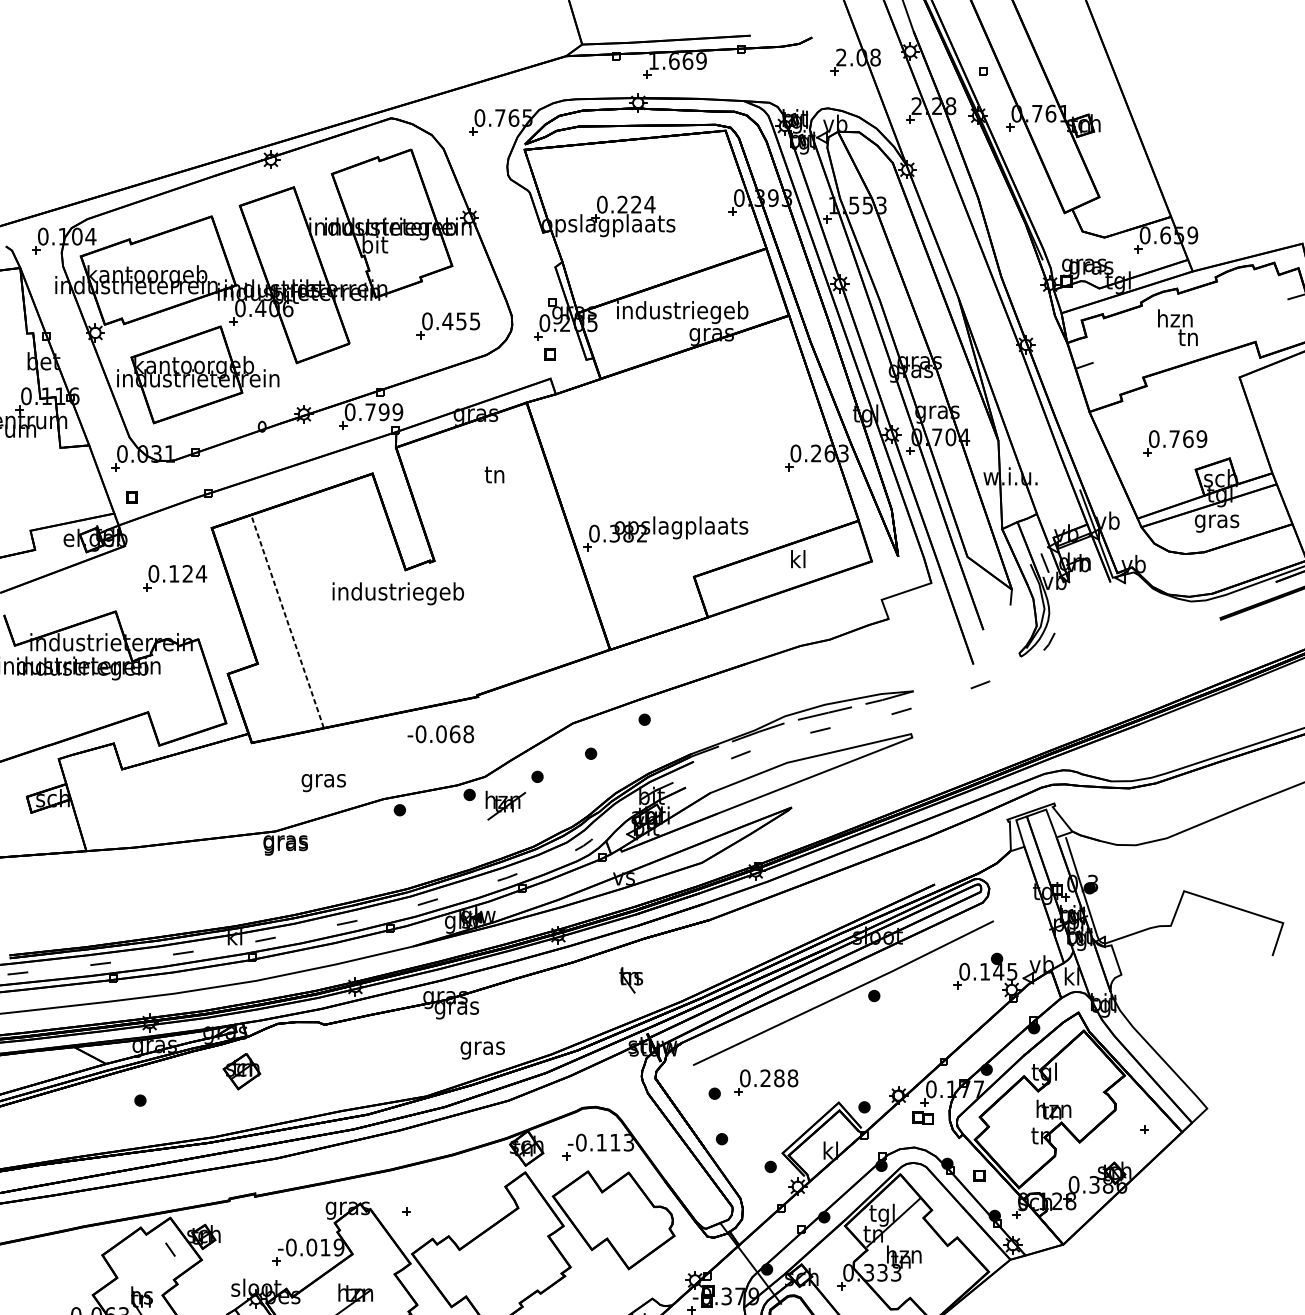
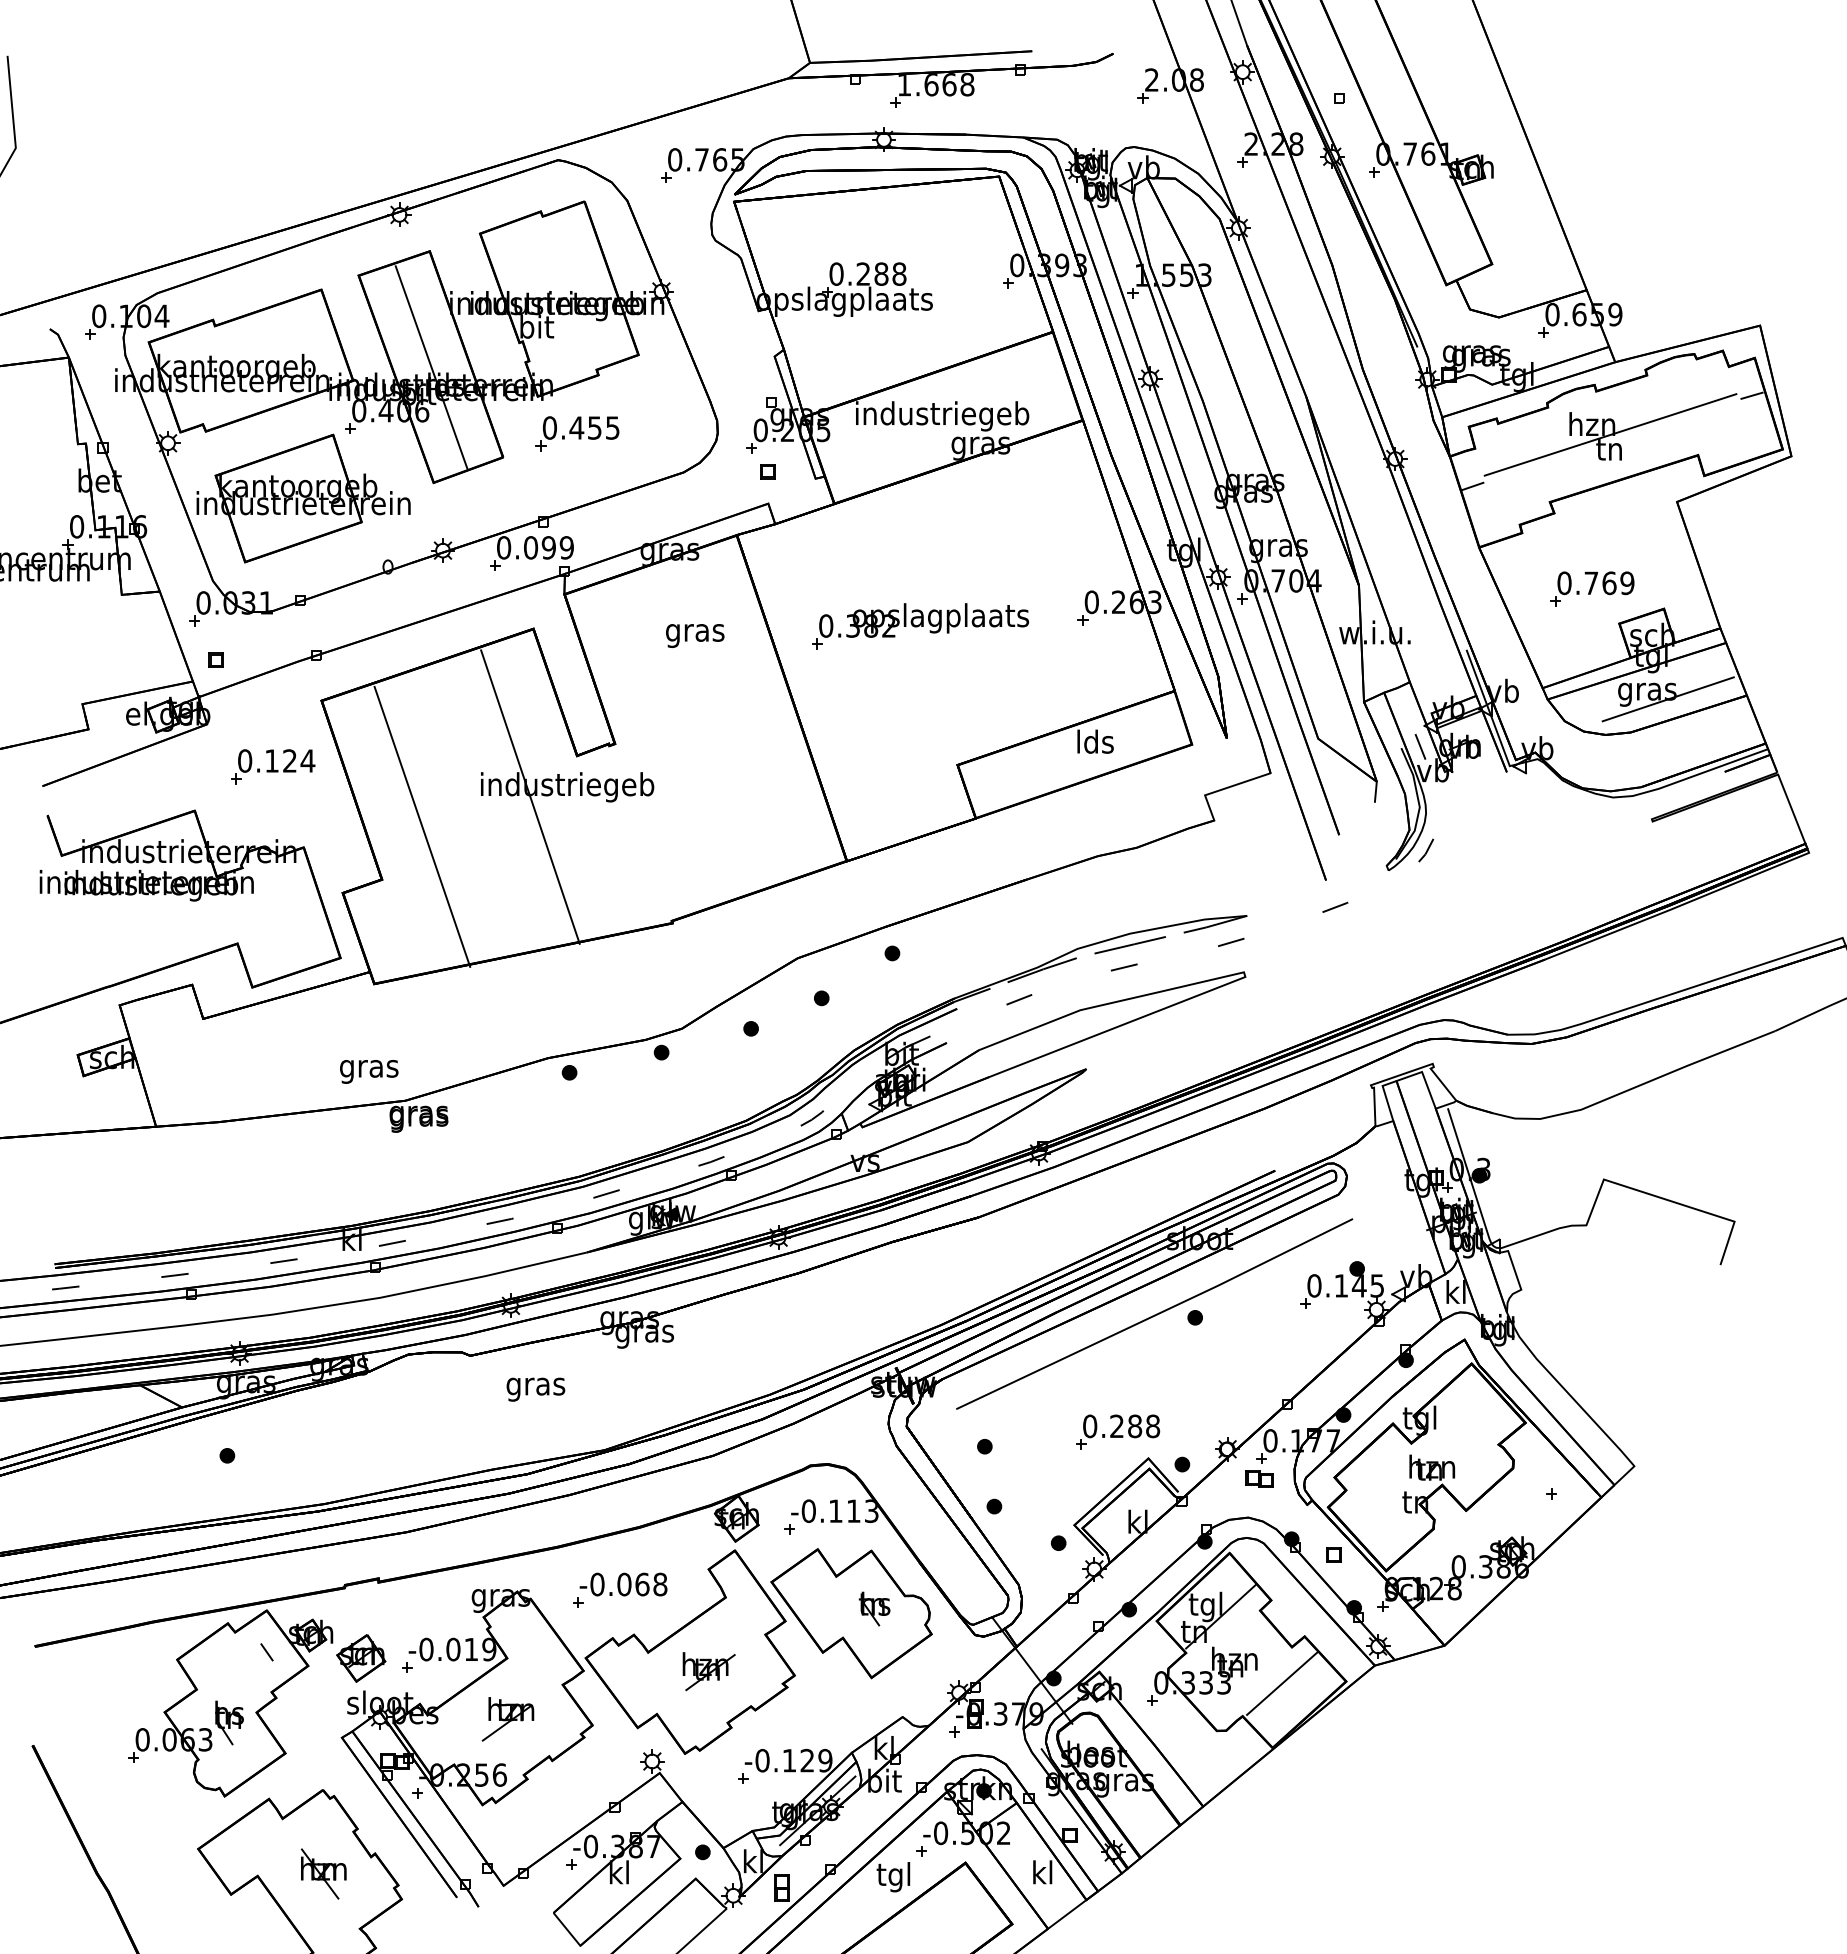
text: (701, 60) -> (967, 84), 1.669 -> 1.668
text: (643, 204) -> (890, 273), 0.224 -> 0.288
line: (295, 275) -> (431, 367), added
part: (448, 325) -> (577, 433), moved
line: (1189, 326) -> (1610, 434), added
text: (371, 411) -> (531, 547), 0.799 -> 0.099
text: (495, 477) -> (695, 633), tn -> gras
line: (1232, 527) -> (1667, 699), added
part: (665, 534) -> (920, 626), moved
text: (798, 559) -> (1095, 741), kl -> lds
line: (370, 600) -> (530, 796), added
line: (288, 623) -> (422, 826), dashed -> solid
text: (440, 734) -> (623, 1584), moved
text: (324, 782) -> (369, 1071), moved
part: (505, 805) -> (708, 1671), moved
part: (631, 979) -> (874, 1608), moved
text: (482, 1050) -> (535, 1389), moved
part: (242, 1071) -> (361, 1658), moved
part: (766, 1082) -> (1118, 1431), moved
line: (940, 1273) -> (1282, 1683), added

